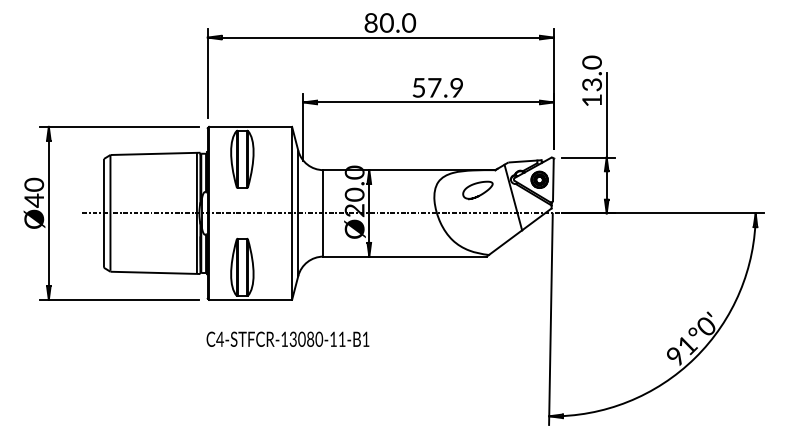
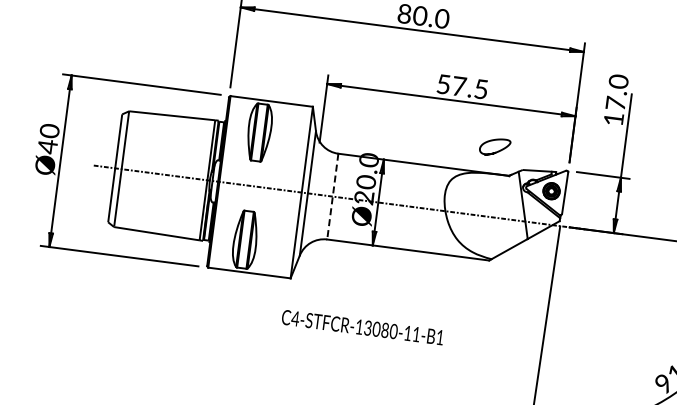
text: (591, 84) -> (615, 103), 13.0 -> 17.0
text: (456, 87) -> (481, 88), 57.9 -> 57.5
curve: (479, 194) -> (496, 151), moved
line: (323, 213) -> (332, 196), solid -> dashed
text: (287, 338) -> (362, 326), moved

